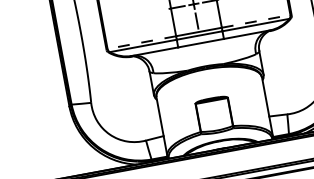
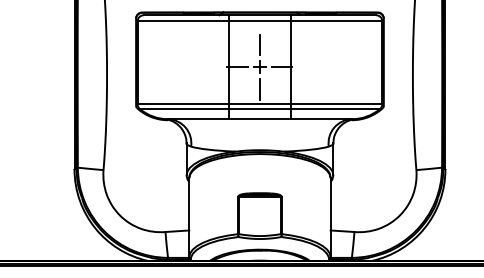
line: (256, 21) -> (336, 104), dashed -> solid
line: (141, 42) -> (183, 104), dashed -> solid

